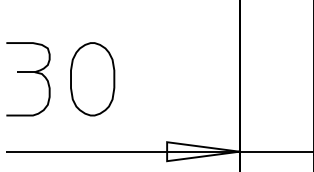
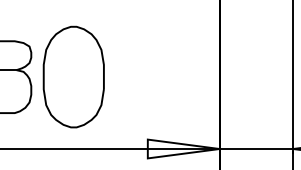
part: (92, 79) -> (73, 77), size x1.4

